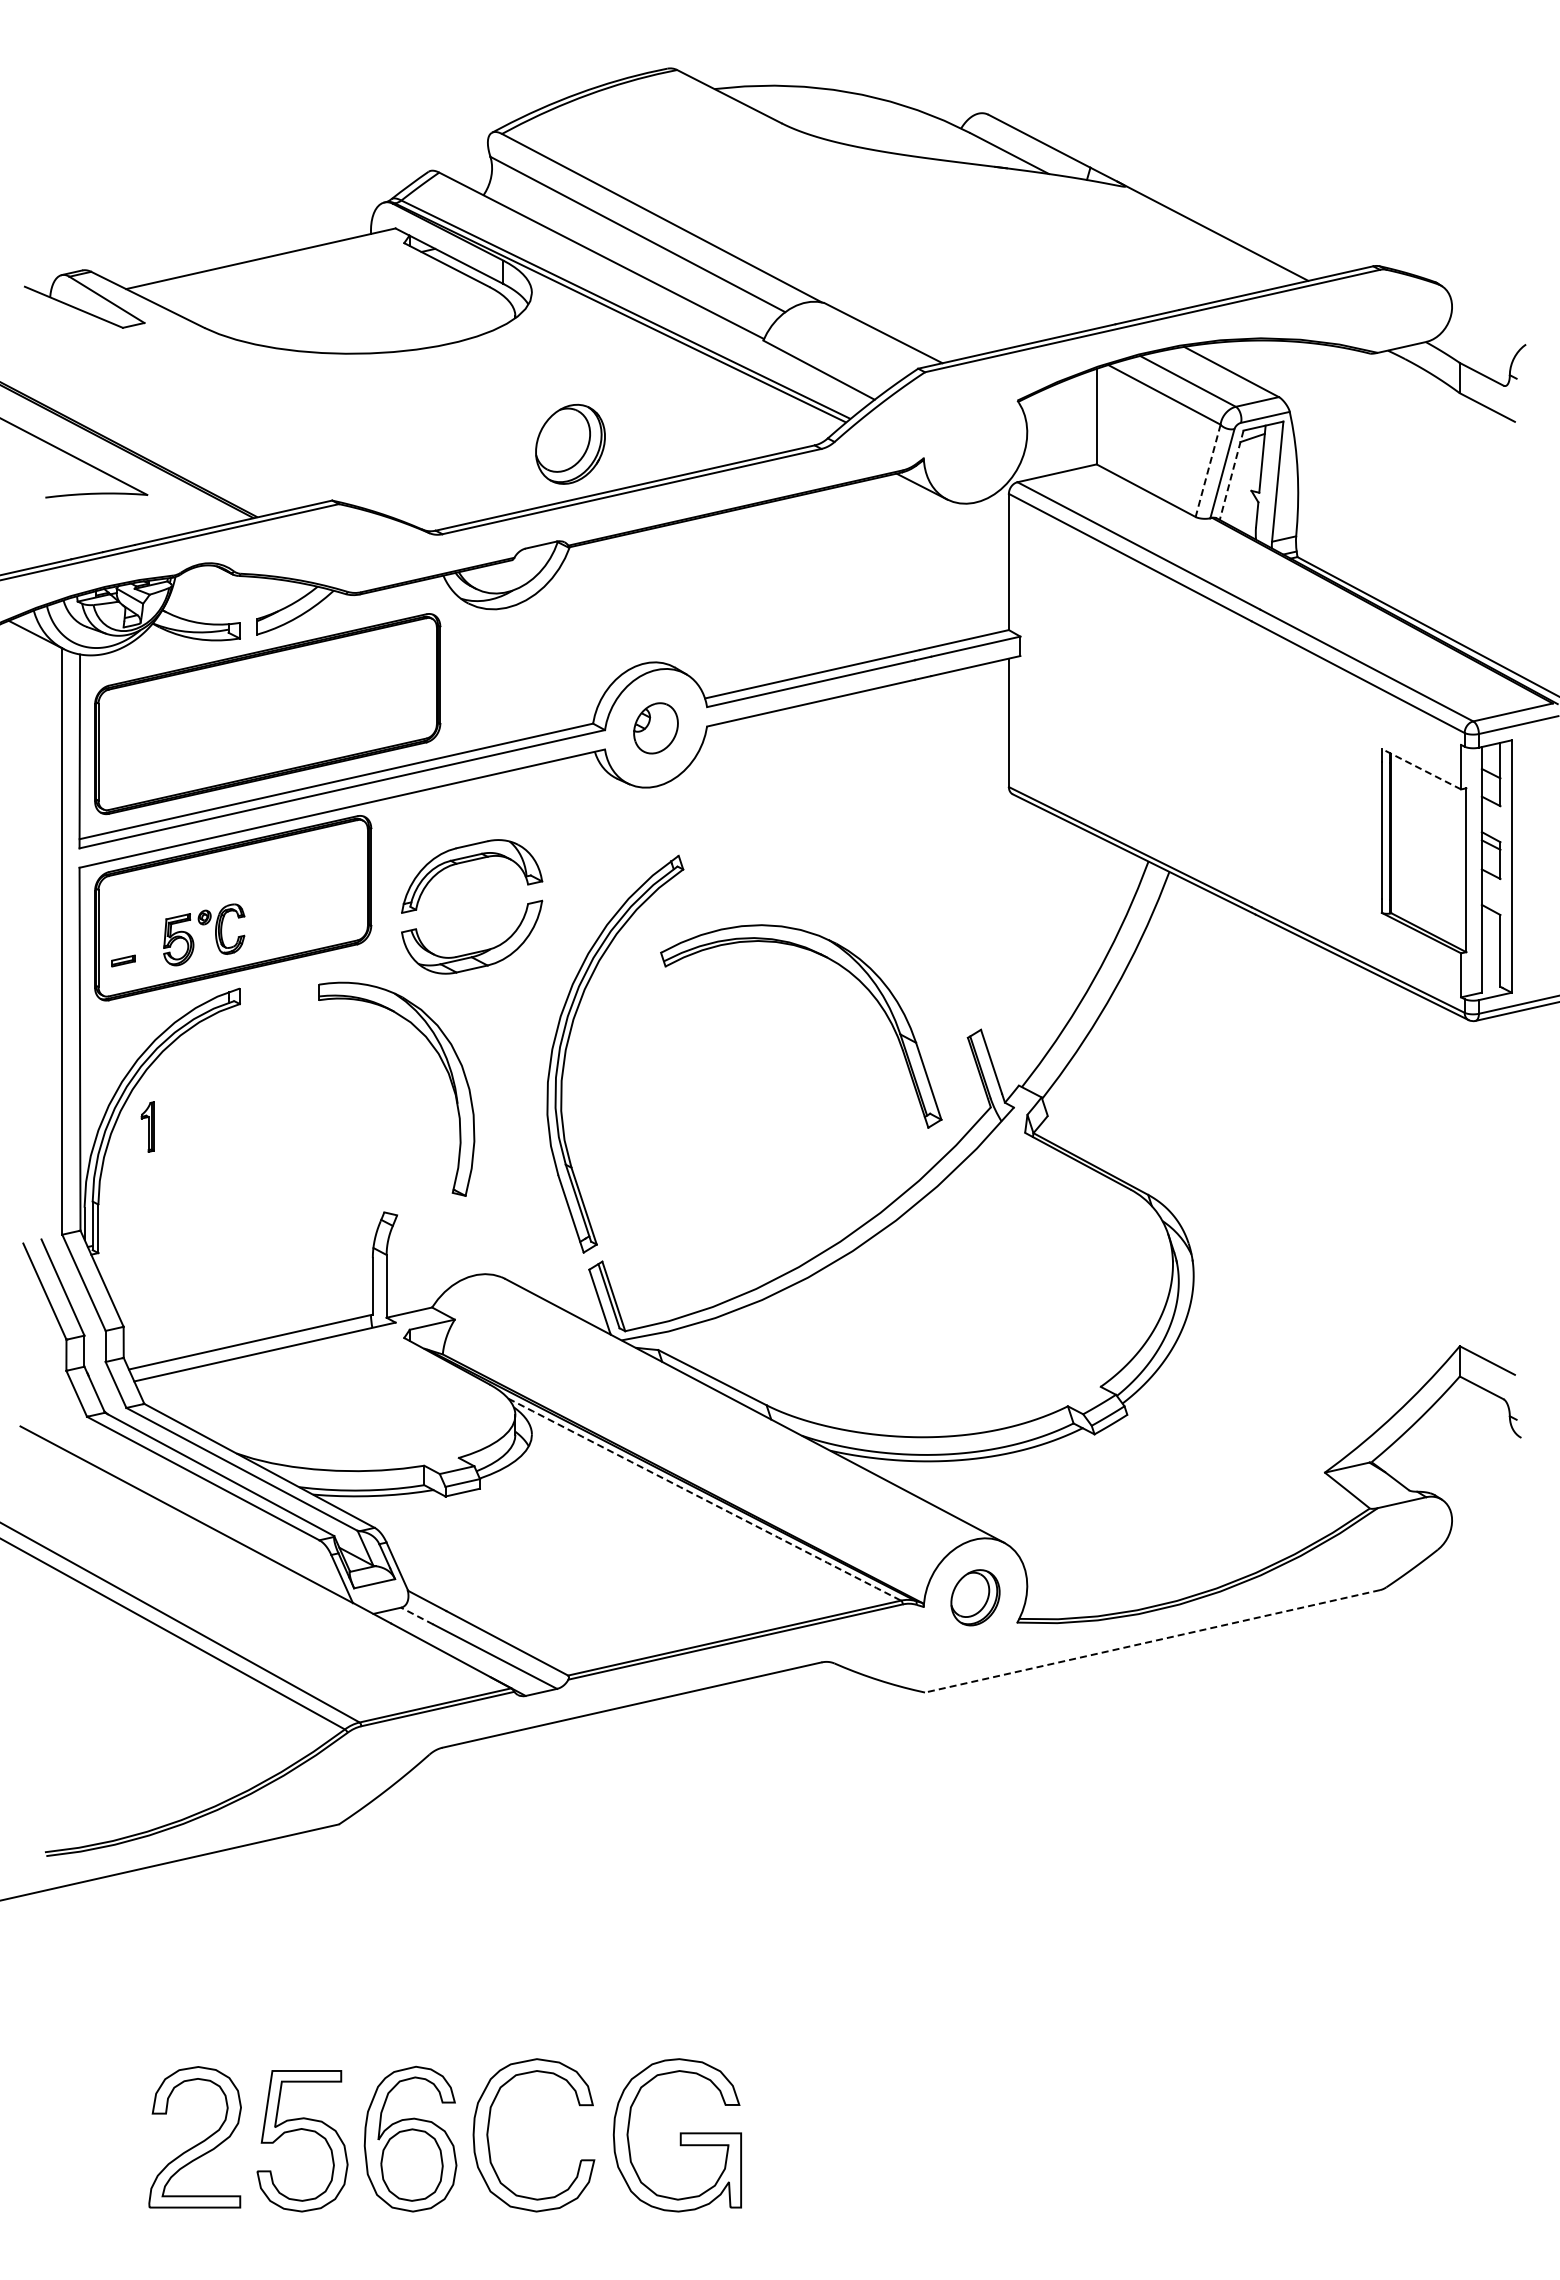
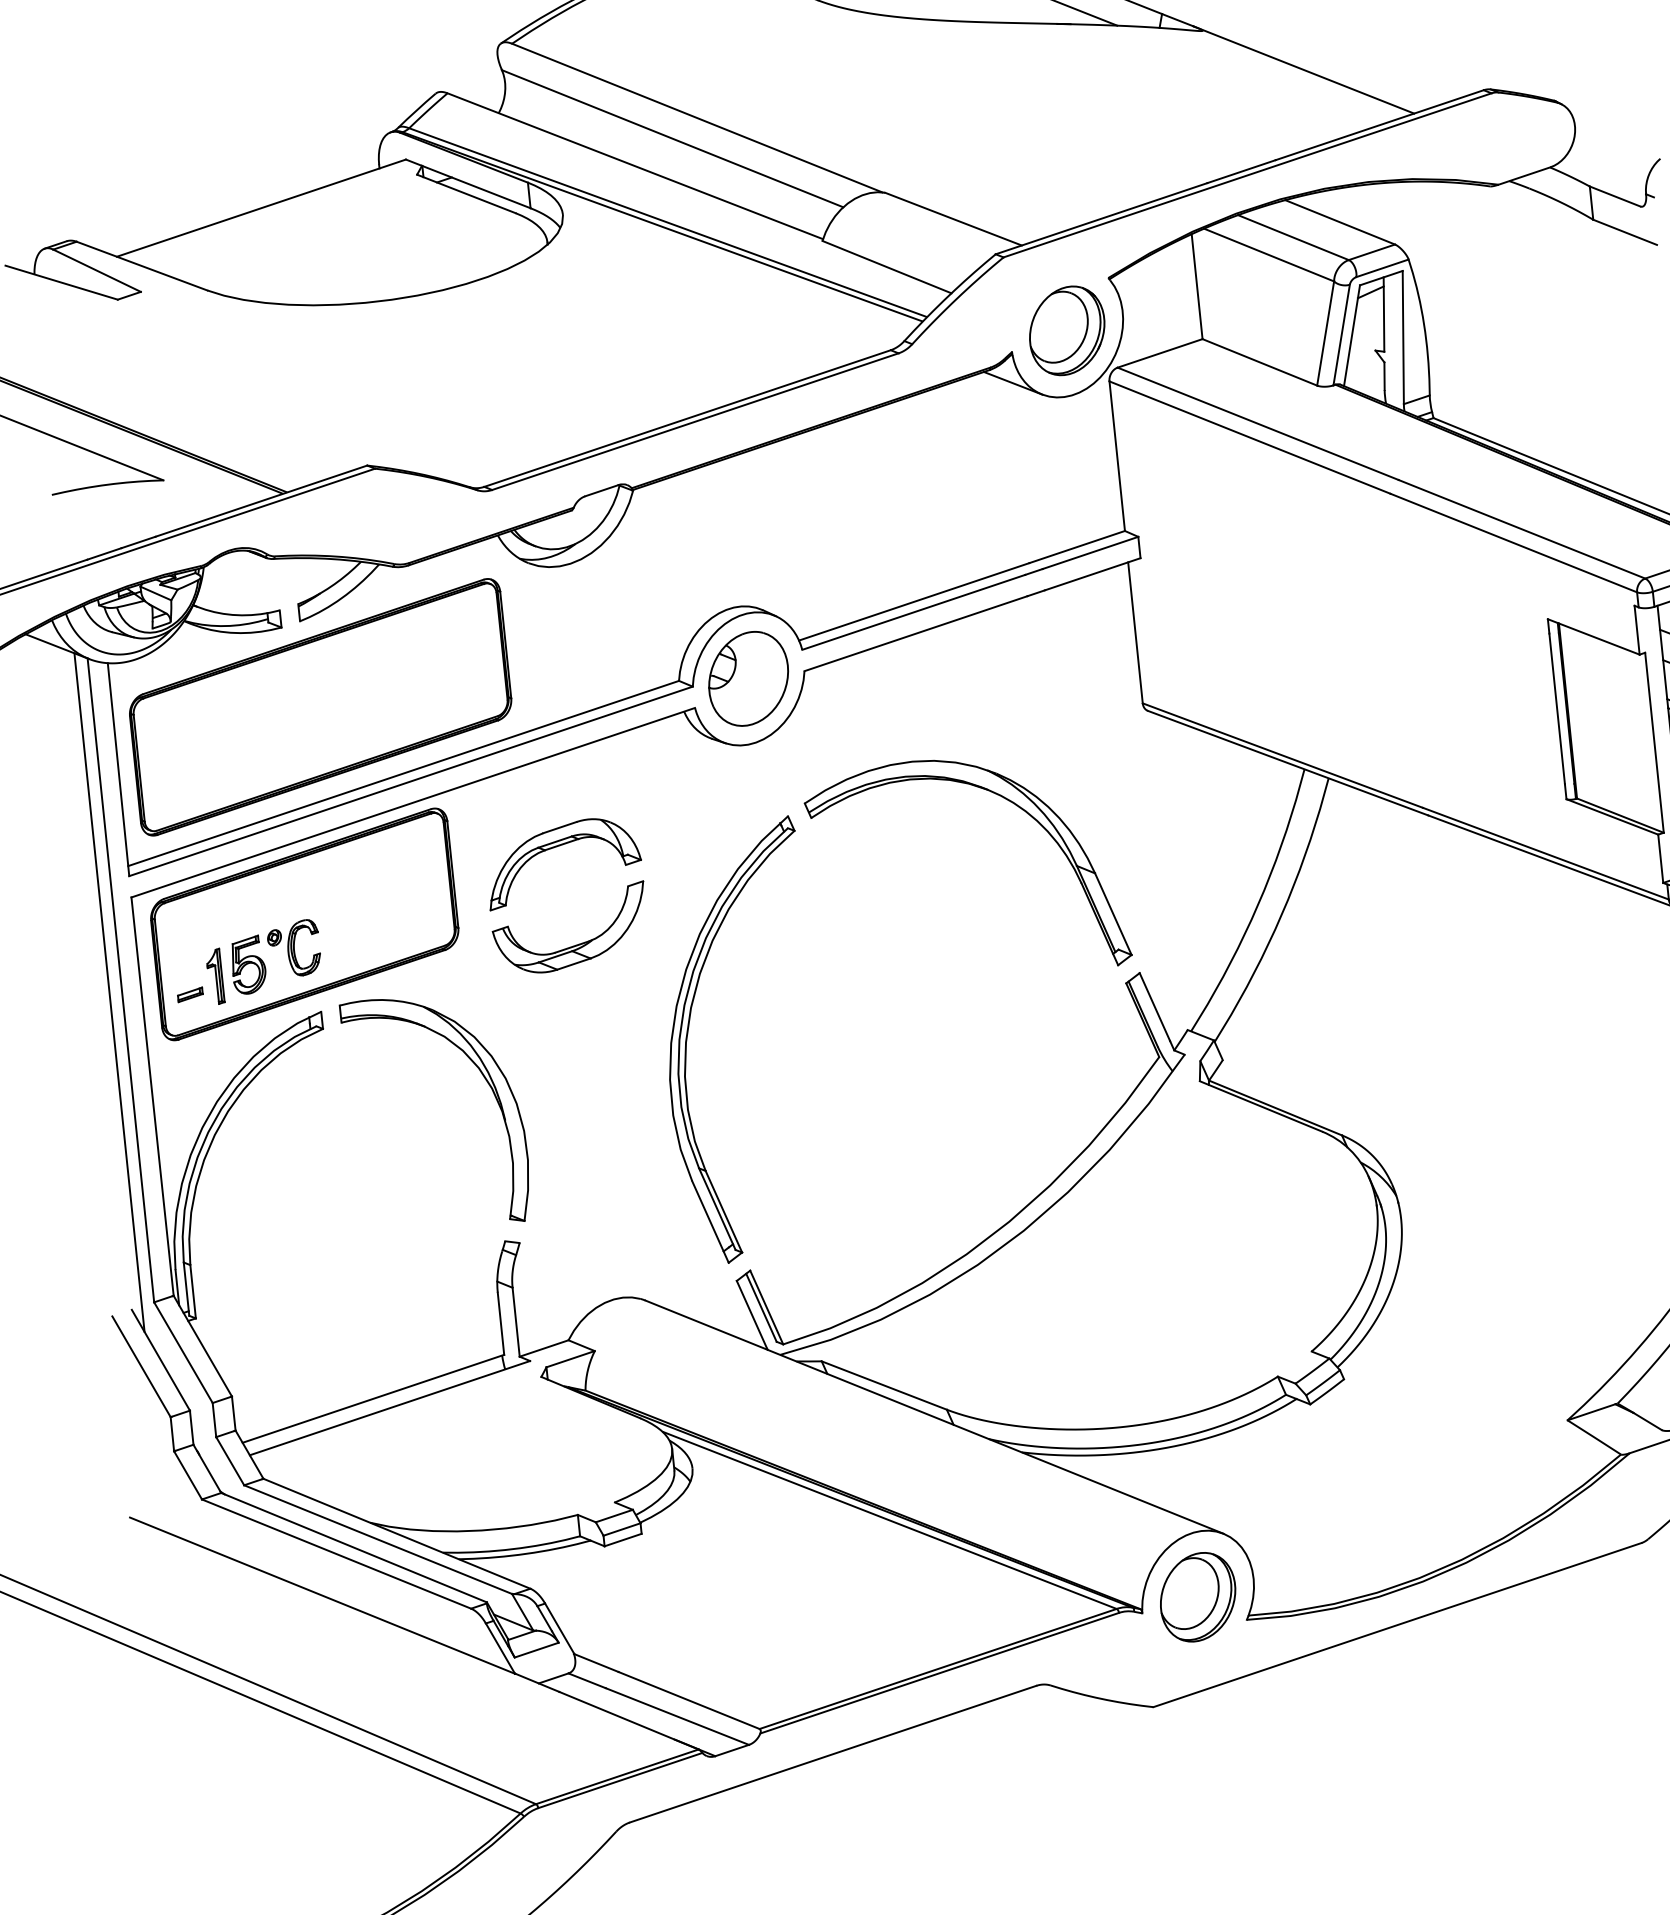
part: (570, 443) -> (1067, 329), moved
line: (1208, 470) -> (1326, 333), dashed -> solid
line: (1231, 475) -> (1351, 335), dashed -> solid
part: (655, 728) -> (748, 679), size x1.67
line: (1421, 769) -> (1593, 637), dashed -> solid
line: (50, 951) -> (109, 992), added
part: (842, 968) -> (1005, 800), moved
part: (443, 1065) -> (485, 1080), moved
part: (147, 1126) -> (214, 976), moved
arc: (704, 1499) -> (889, 1520), dashed -> solid
part: (975, 1597) -> (1198, 1597), size x1.43
line: (416, 1615) -> (586, 1680), dashed -> solid
line: (1152, 1641) -> (1397, 1625), dashed -> solid

